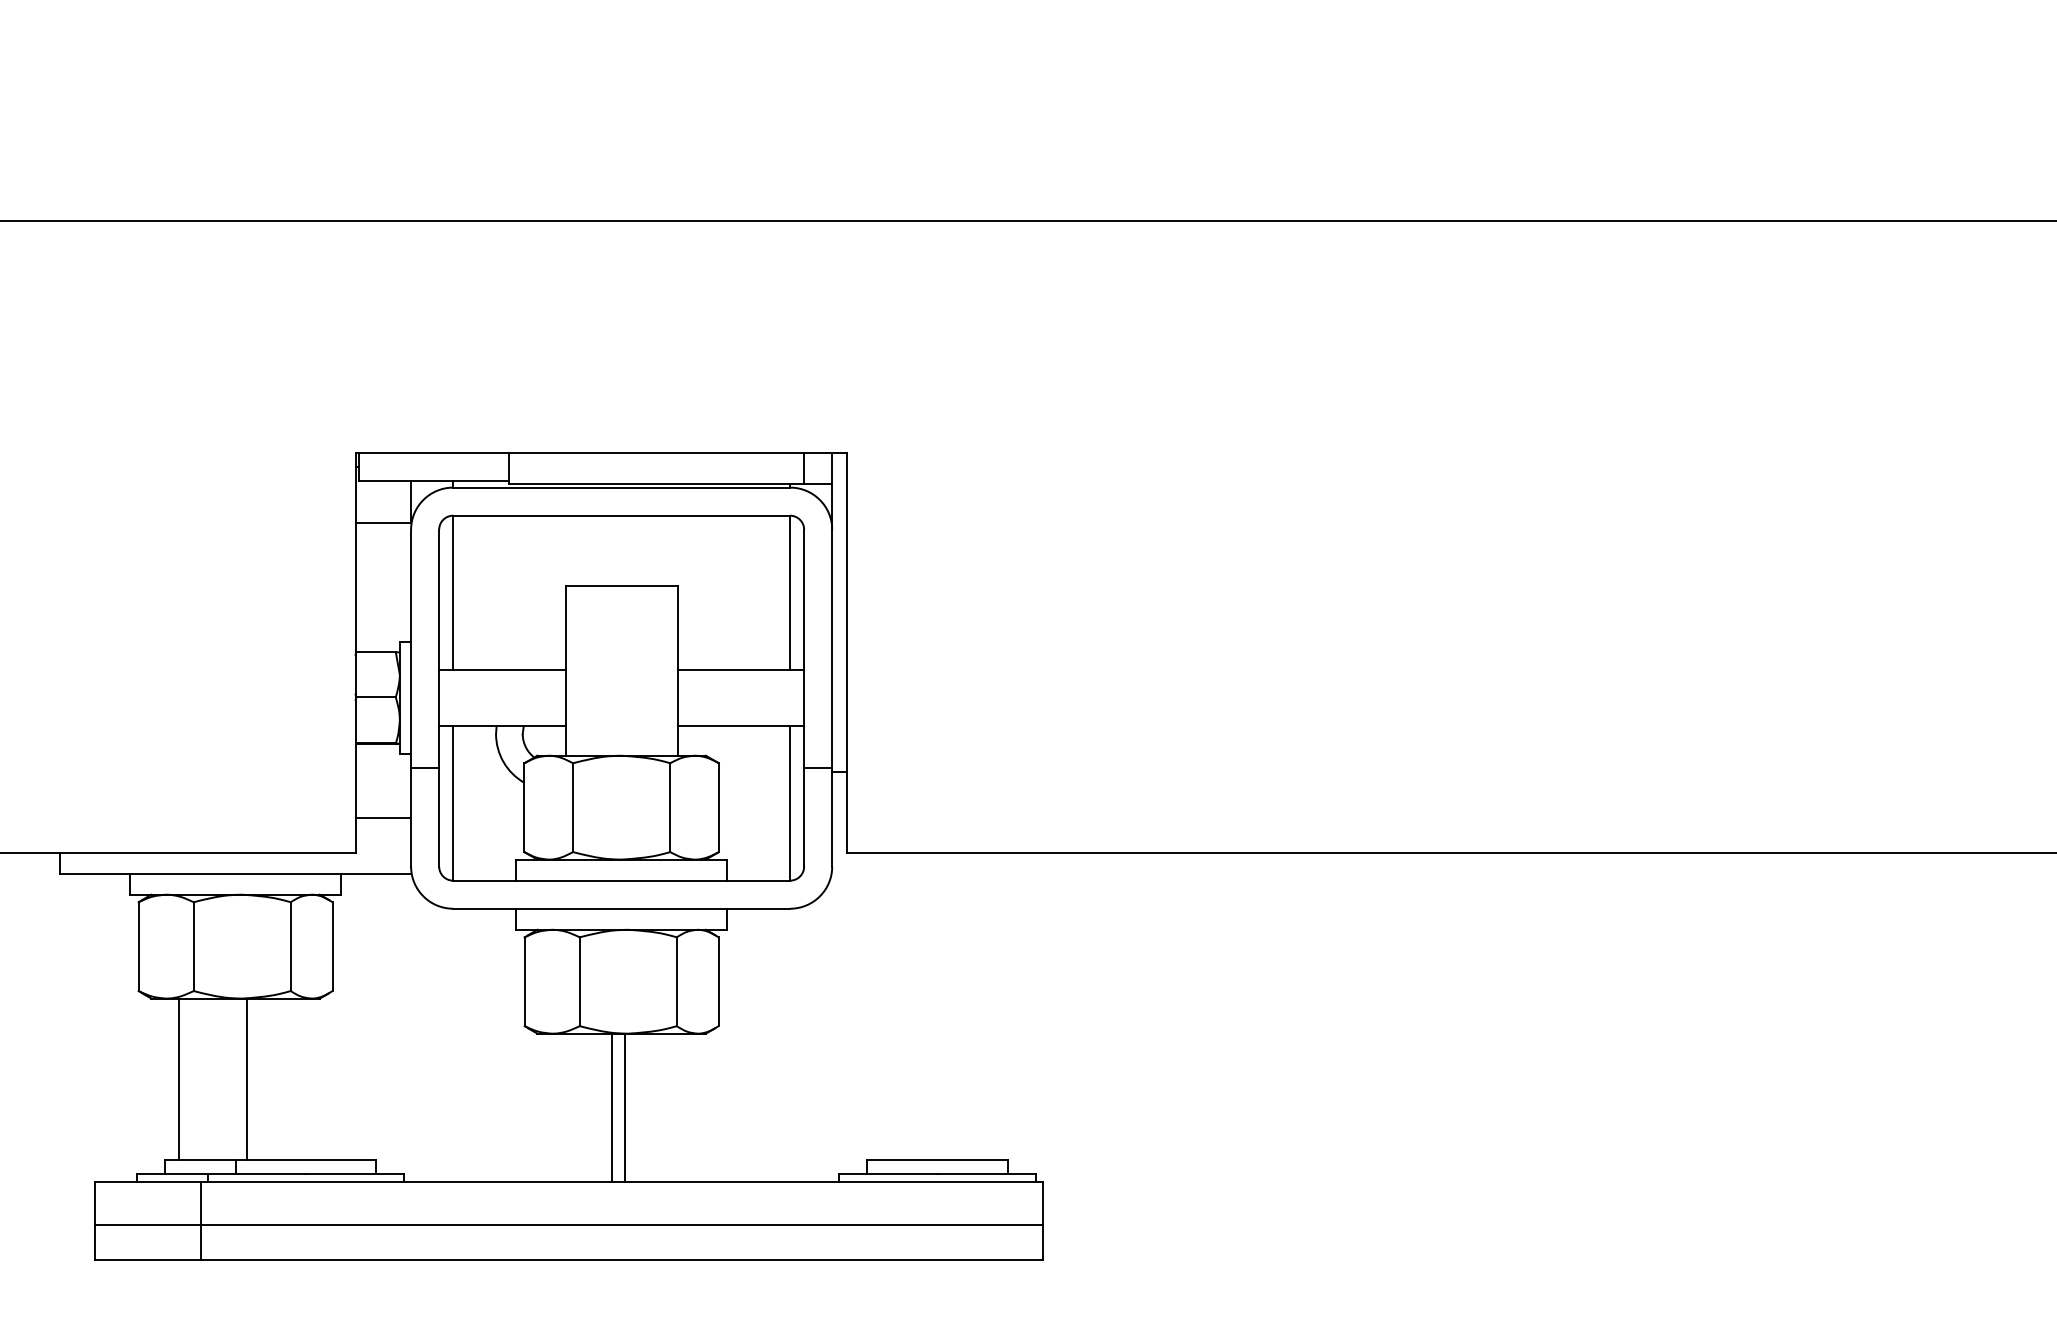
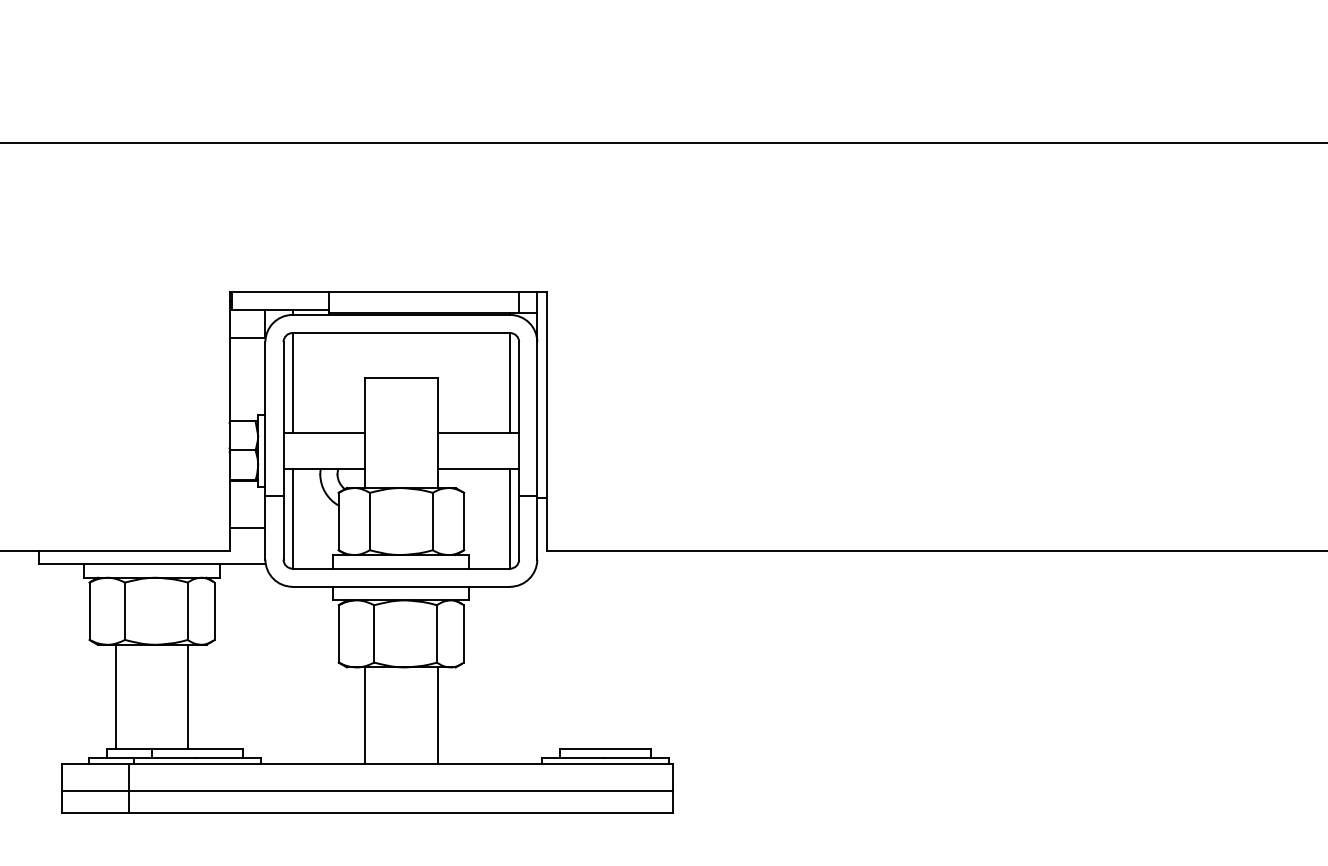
line: (247, 1078) -> (188, 696), moved
line: (612, 1108) -> (365, 715), moved
line: (624, 1108) -> (437, 715), moved

